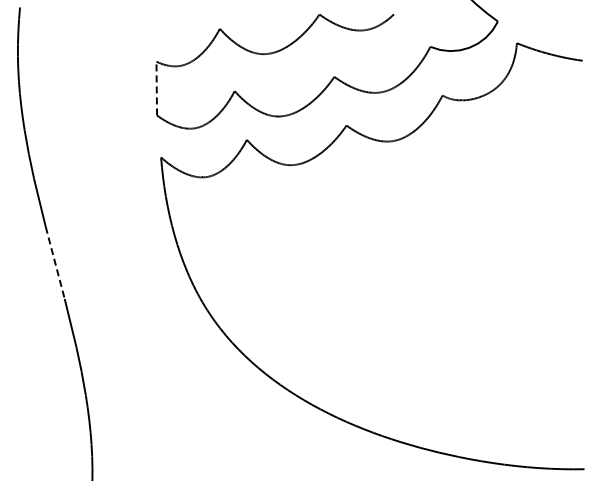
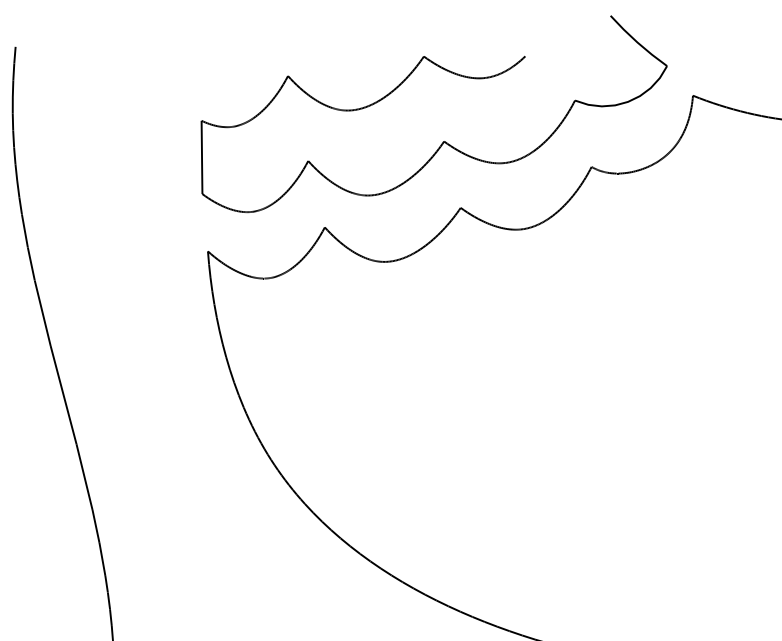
line: (156, 88) -> (201, 157), dashed -> solid
line: (55, 263) -> (63, 395), dashed -> solid

